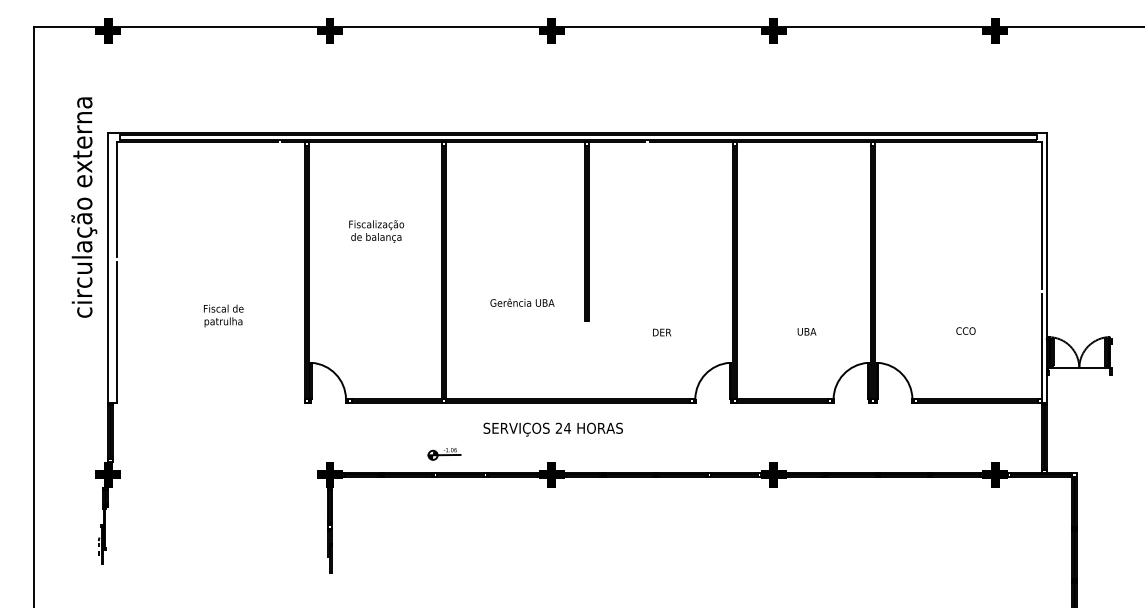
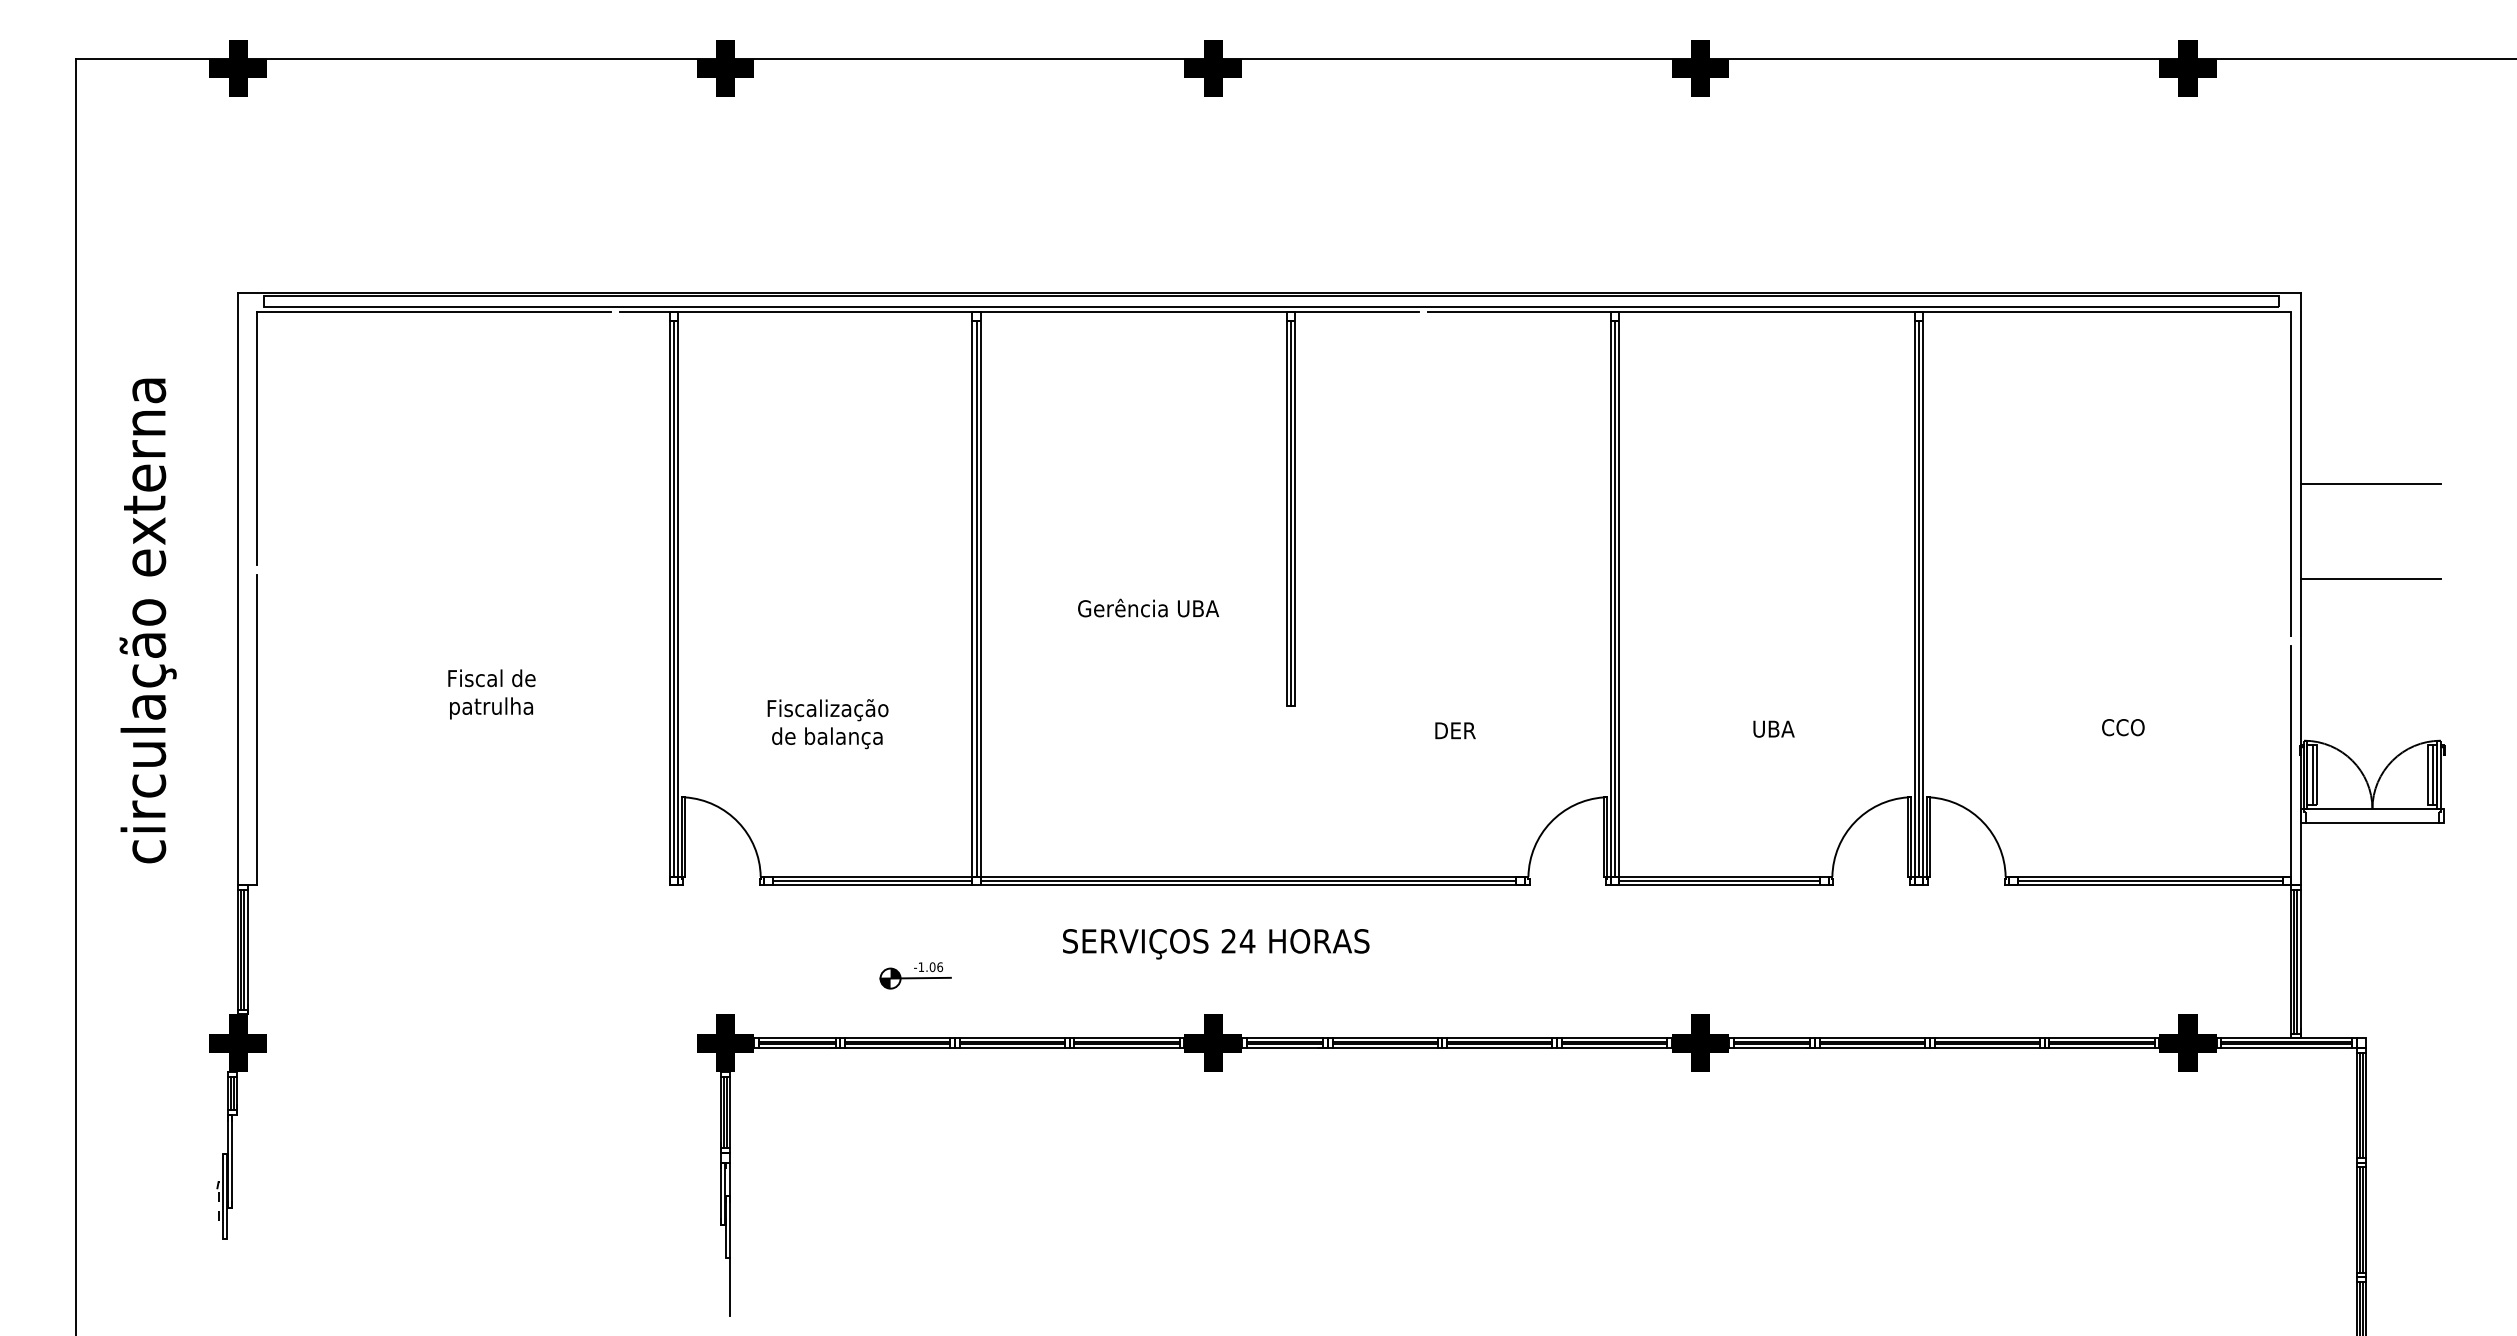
text: (84, 207) -> (148, 620), moved
line: (1078, 220) -> (2370, 484), added
text: (376, 231) -> (827, 724), moved
line: (1078, 263) -> (2370, 578), added
text: (522, 302) -> (1148, 607), moved
line: (1078, 374) -> (2370, 822), added
part: (444, 454) -> (915, 976), moved
line: (332, 585) -> (731, 1286), added

